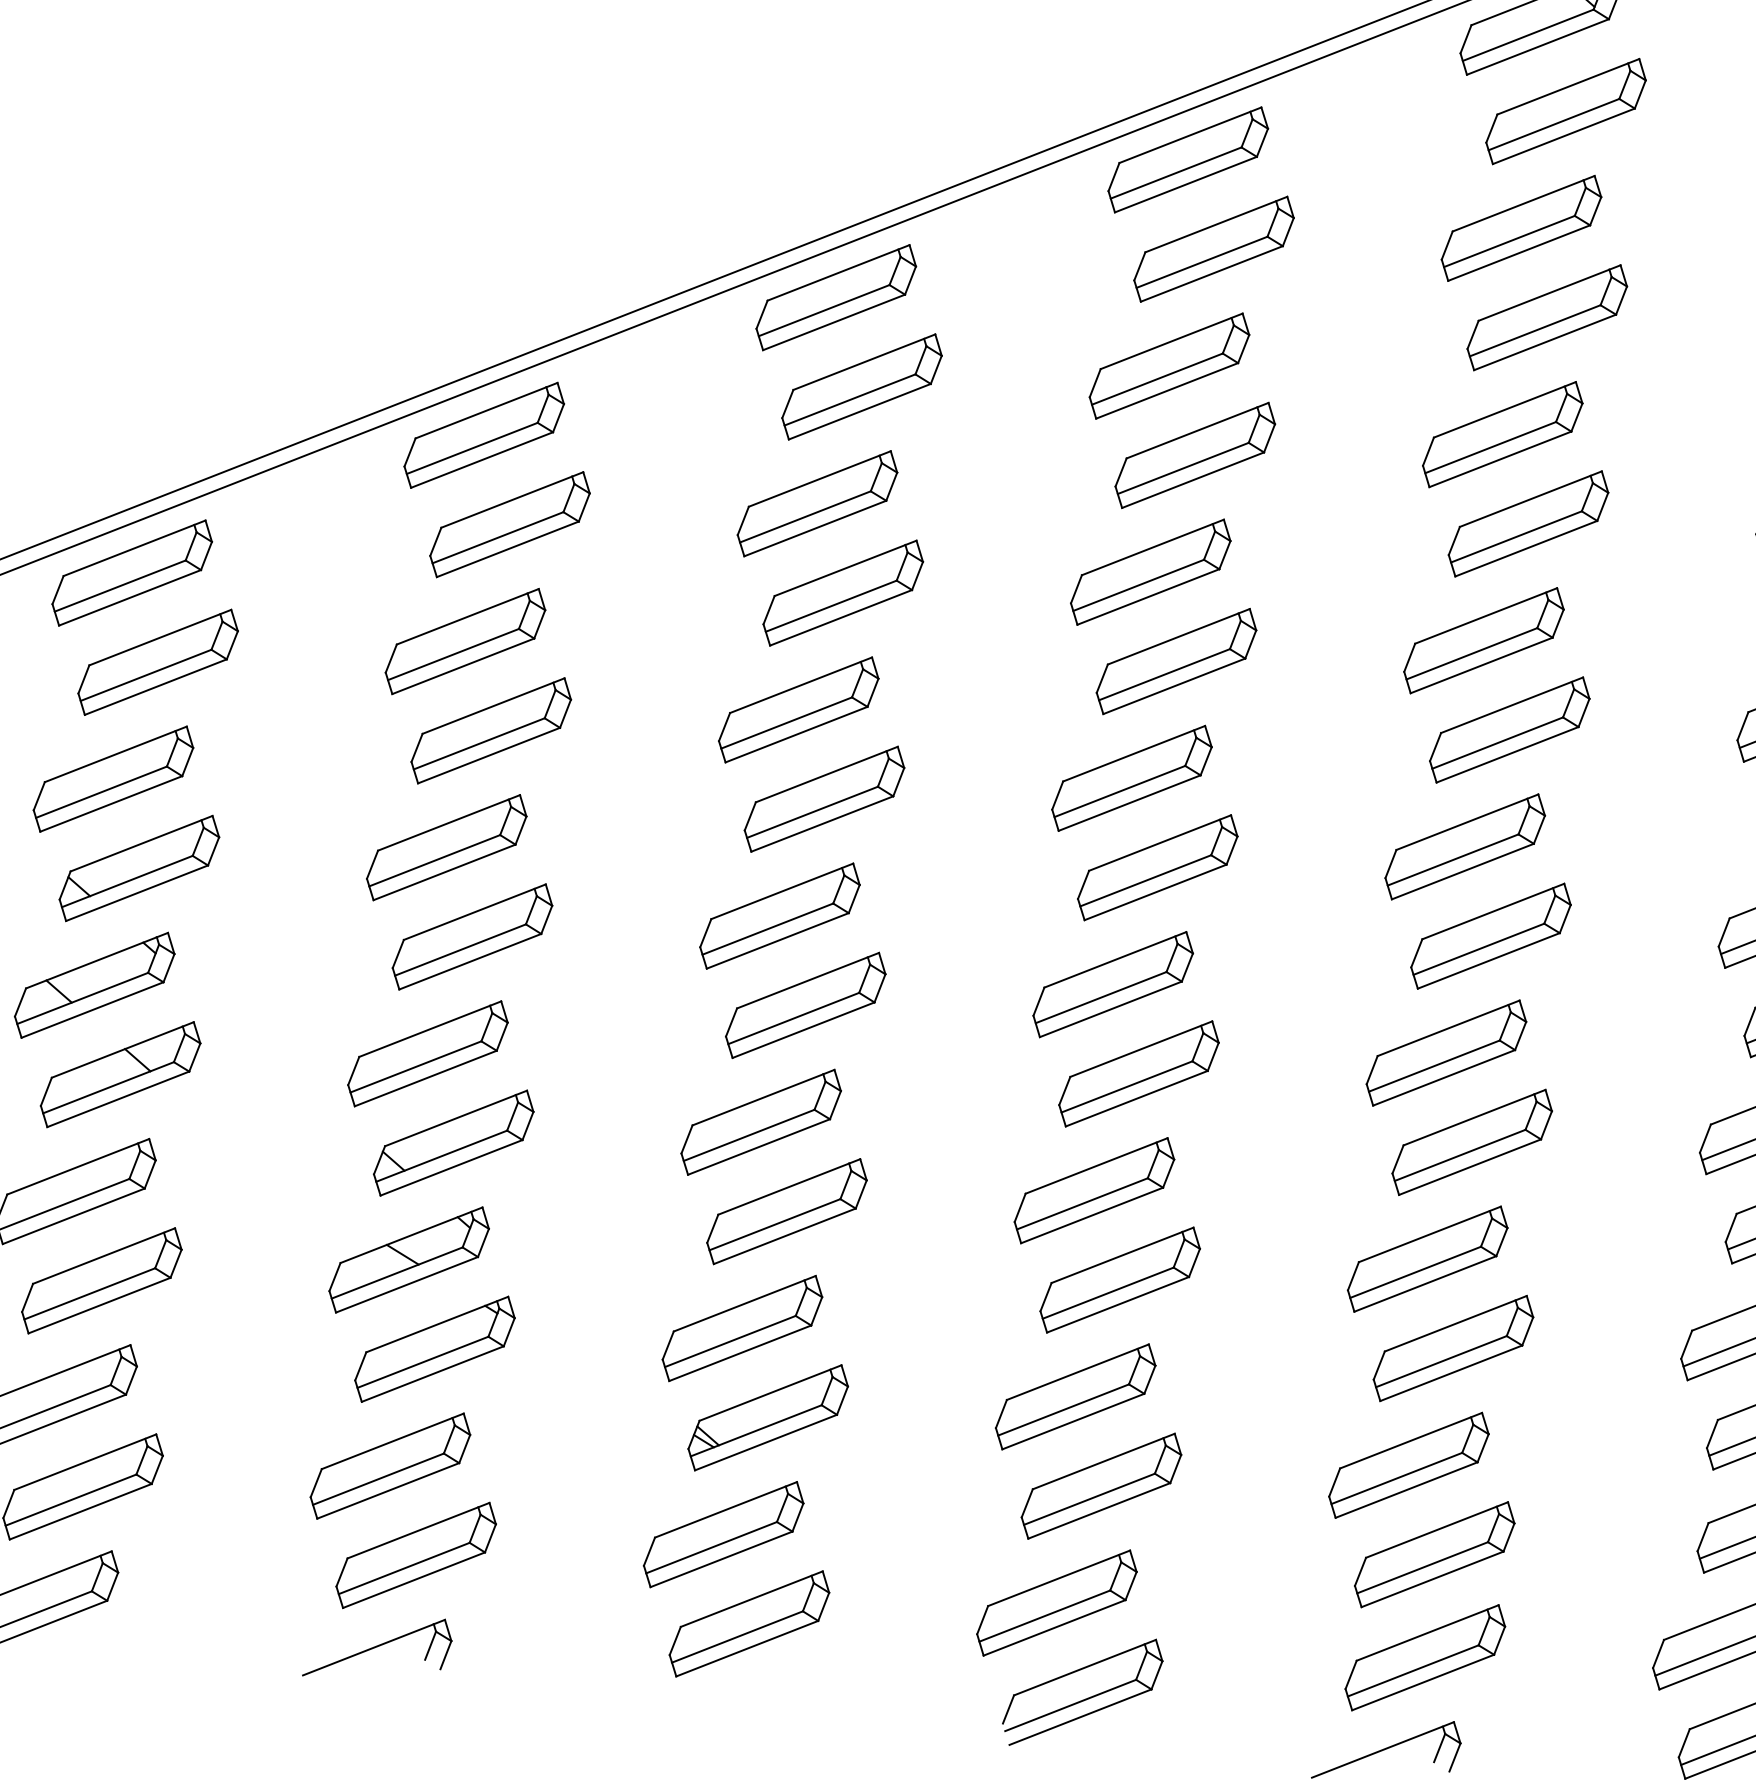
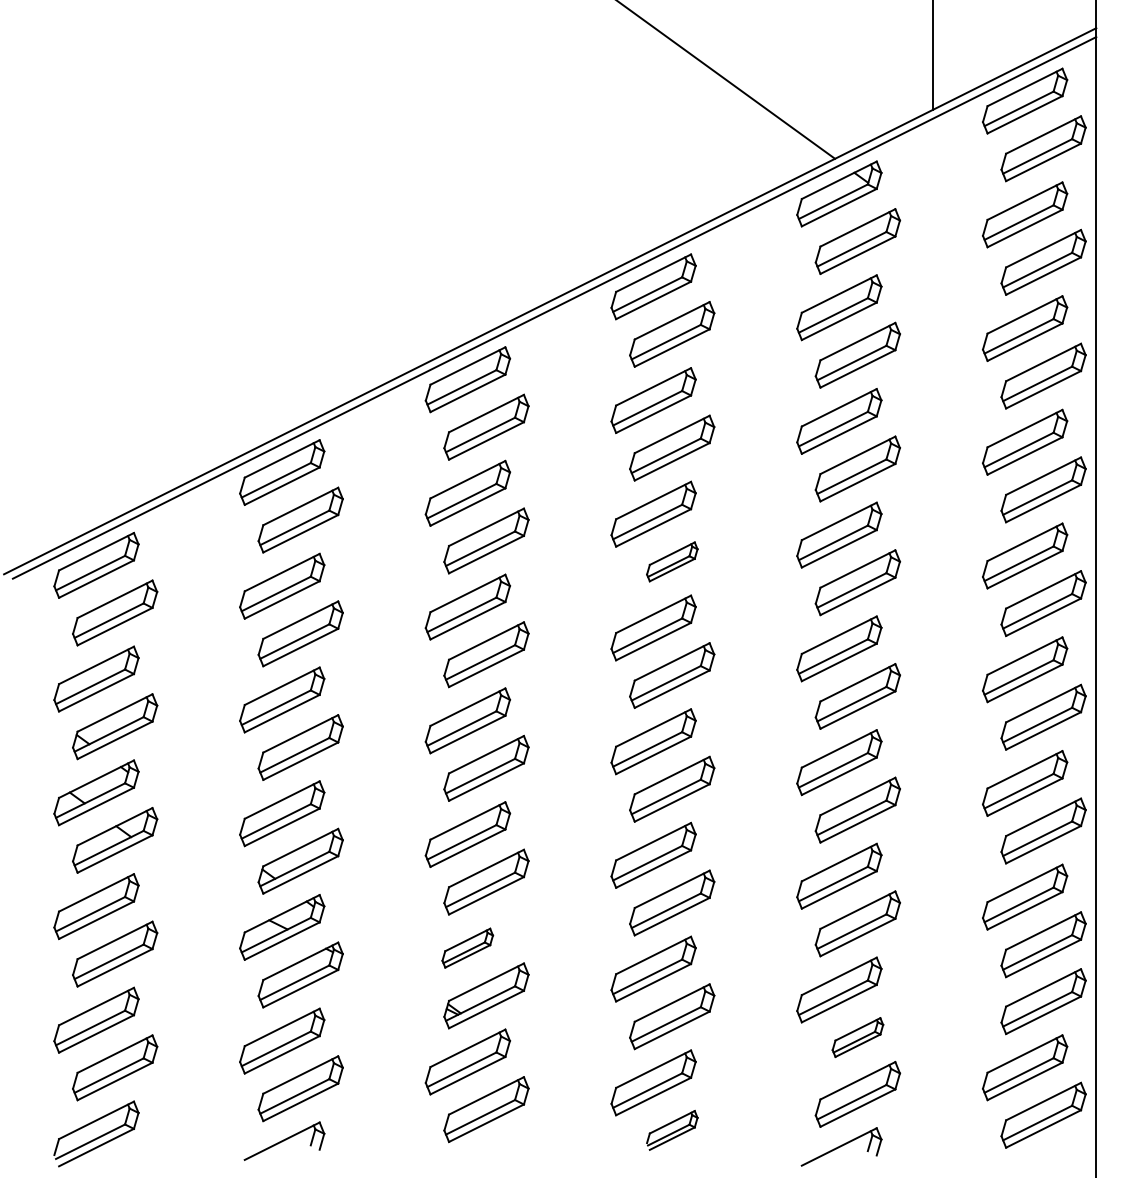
part: (1177, 661) -> (672, 561), size x0.6
part: (741, 1326) -> (467, 947), size x0.6
part: (1434, 1554) -> (857, 1037), size x0.6
part: (1083, 1692) -> (672, 1130), size x0.6

